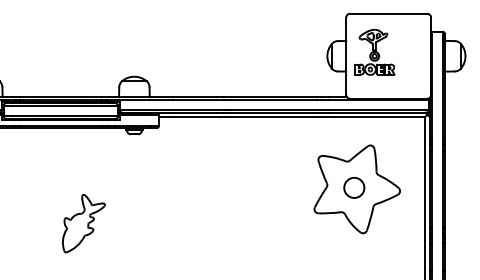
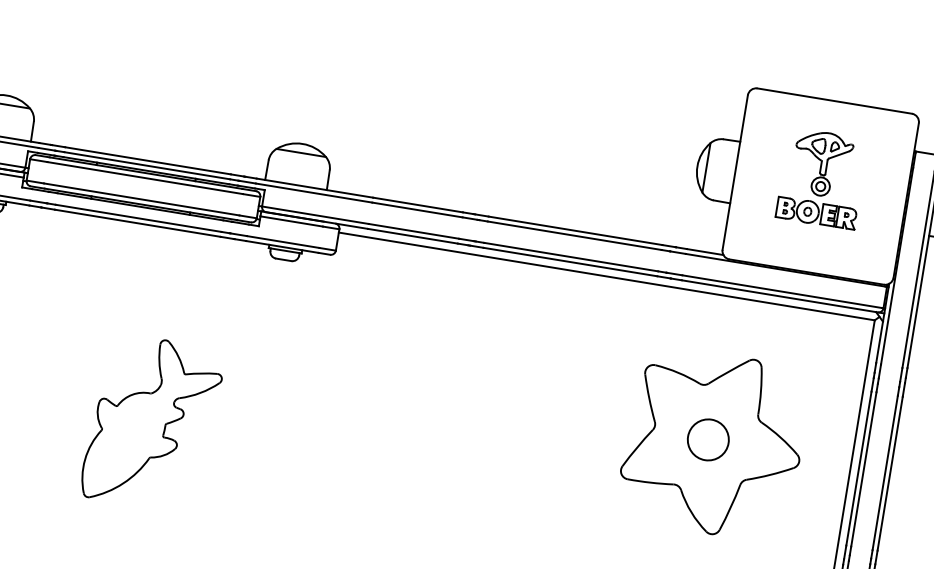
part: (374, 51) -> (821, 176), moved
part: (83, 223) -> (152, 422), size x1.43

